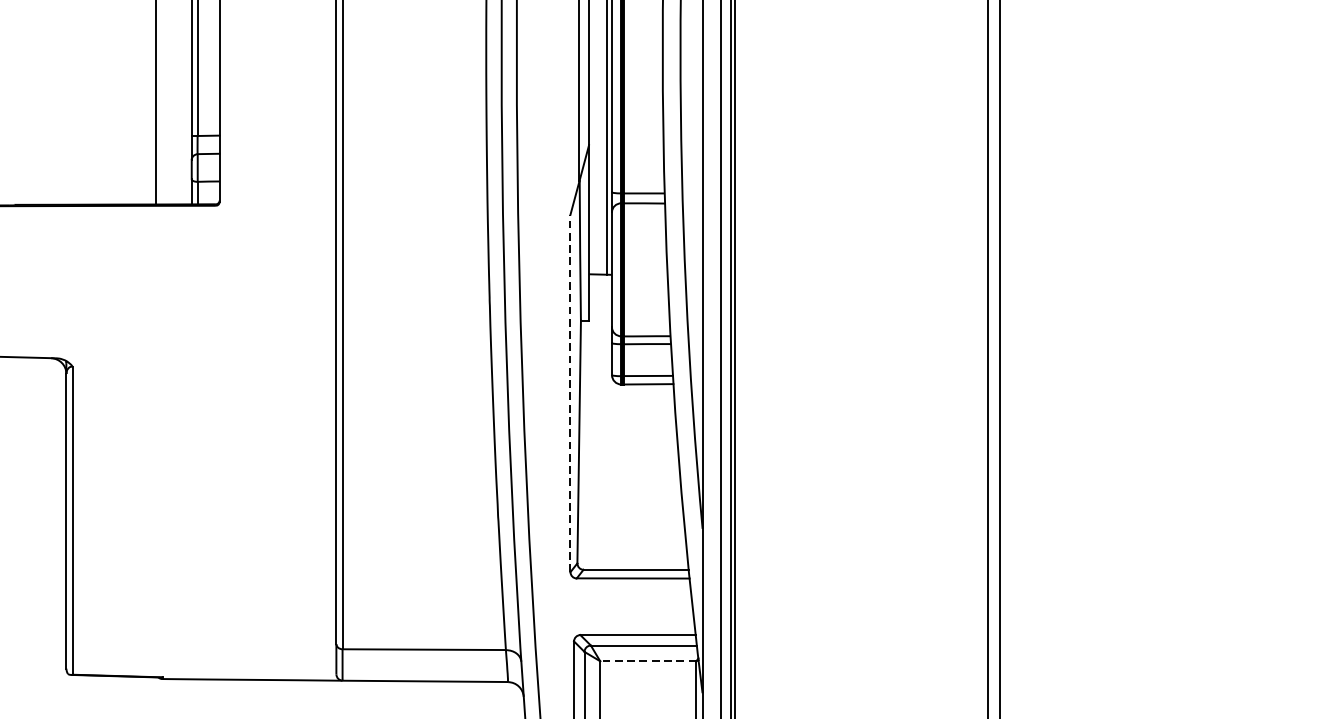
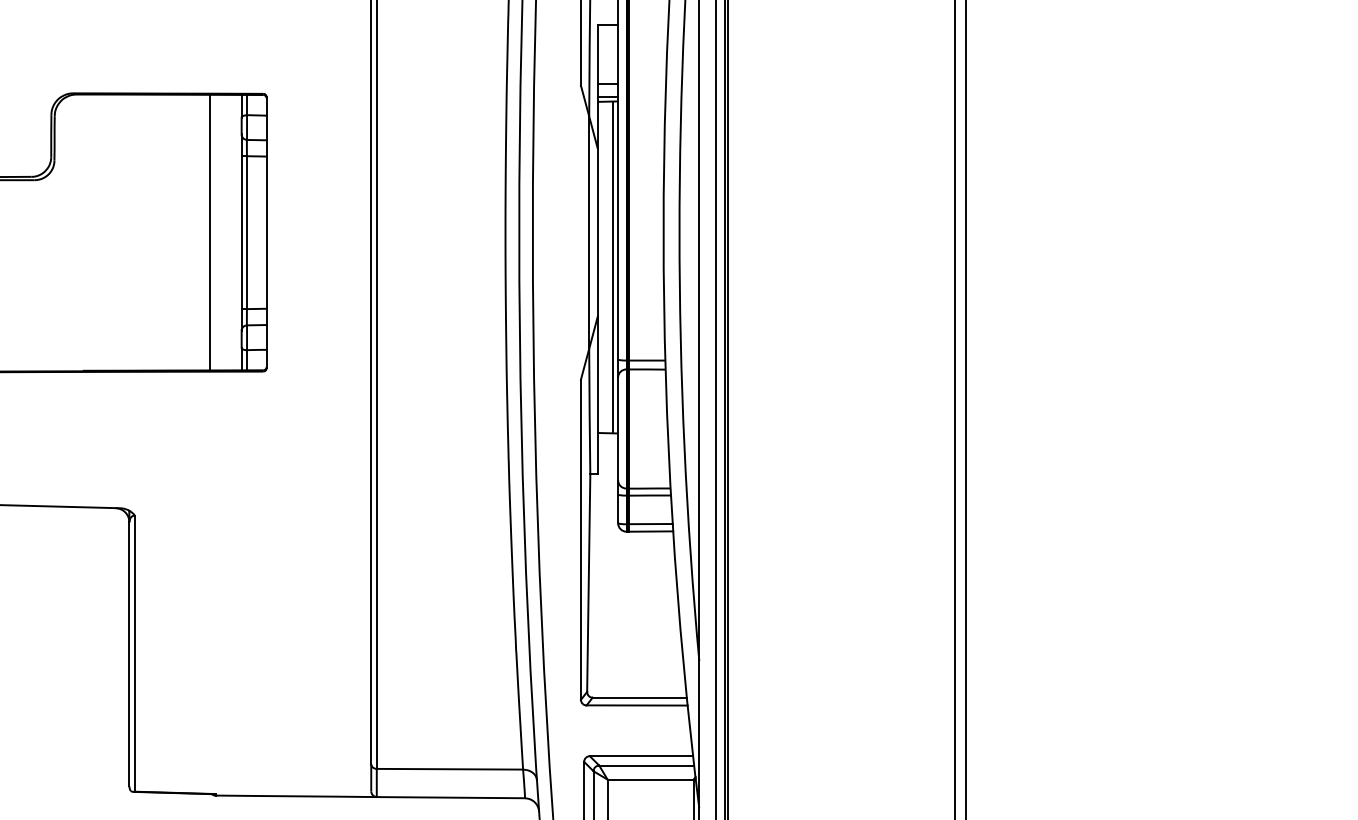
line: (569, 393) -> (580, 539), dashed -> solid
line: (648, 661) -> (650, 779), dashed -> solid

